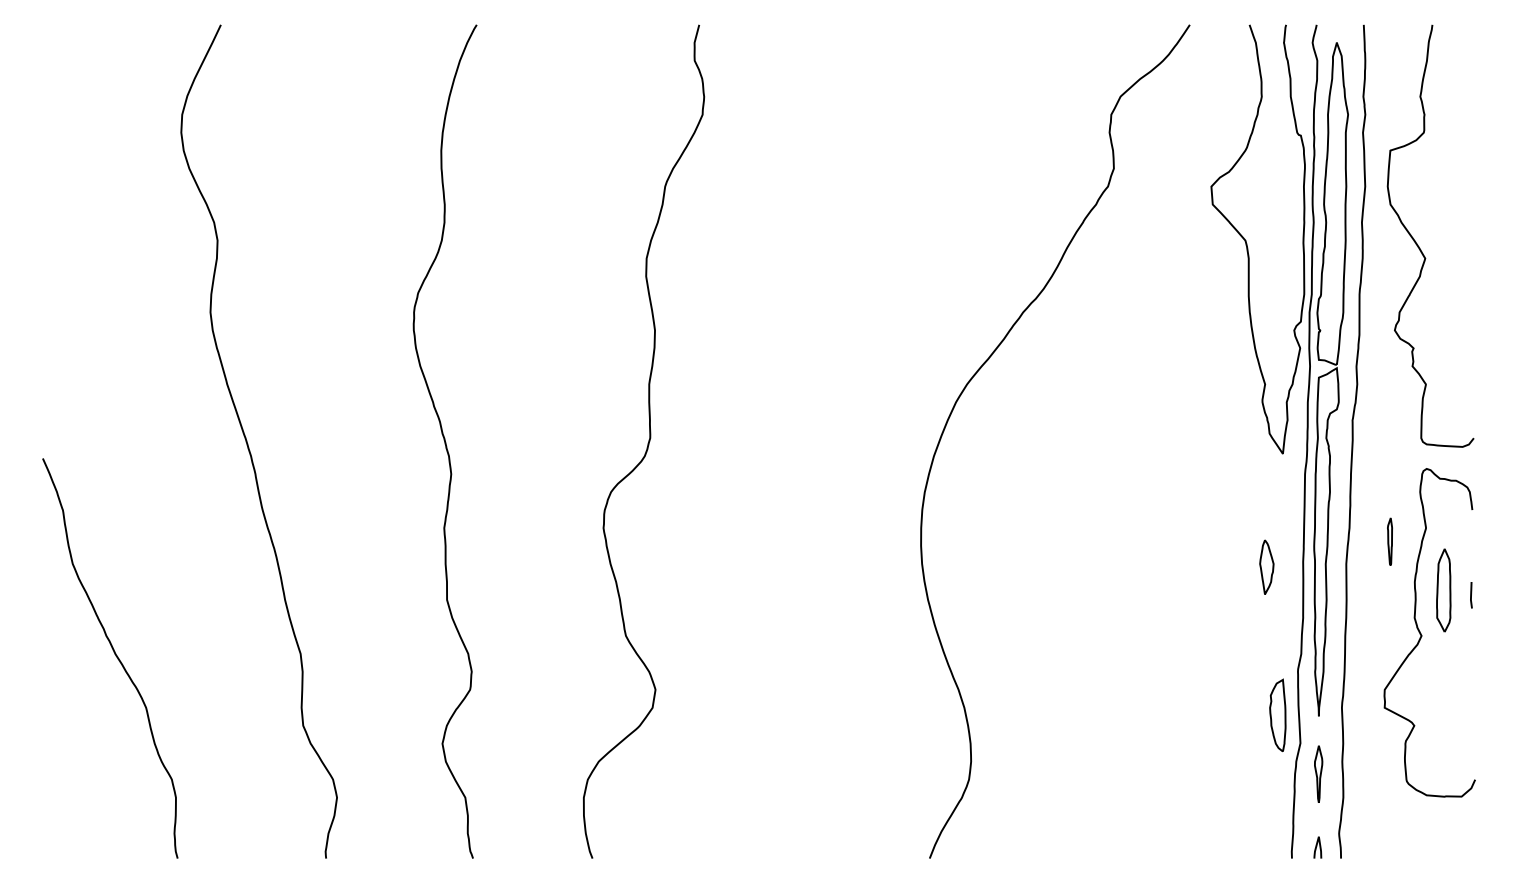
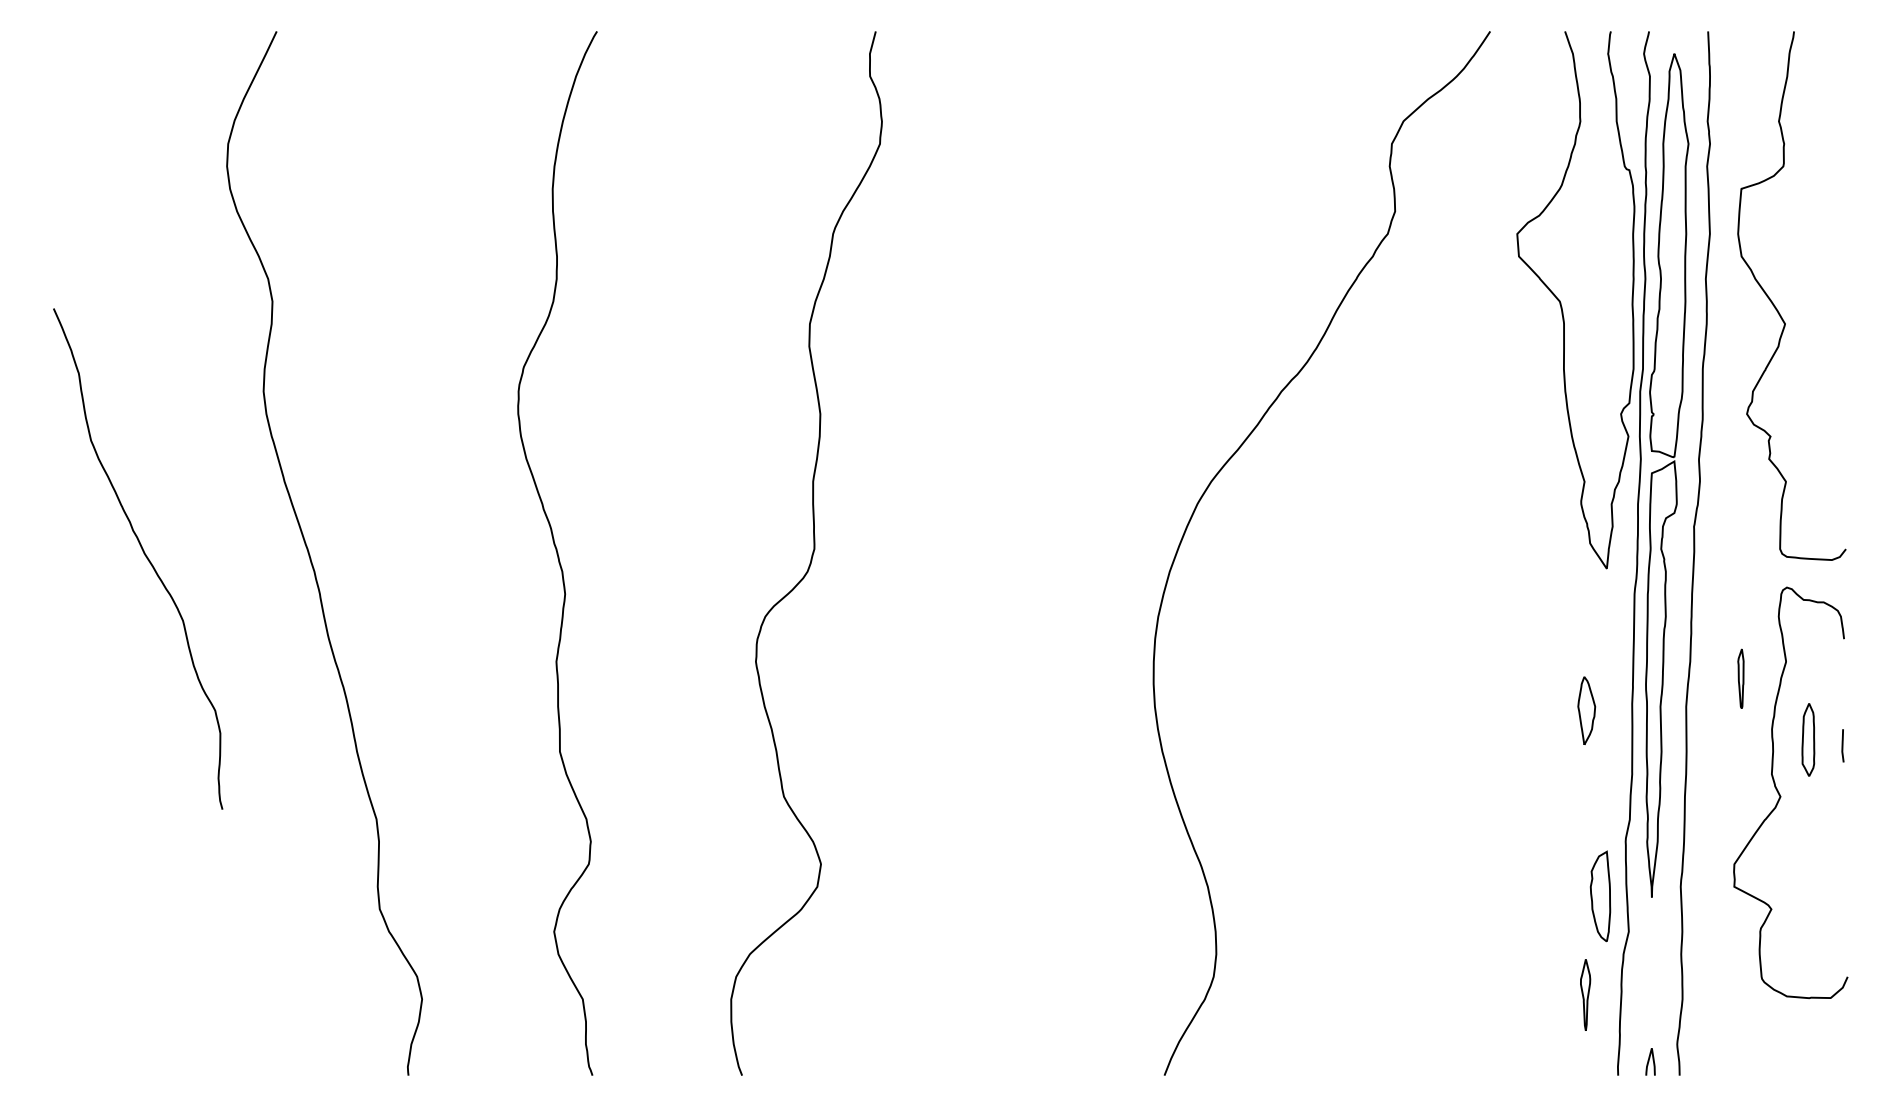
part: (1443, 590) -> (1808, 739), size x0.7
curve: (115, 655) -> (144, 555), moved
part: (1318, 773) -> (1585, 994), moved

